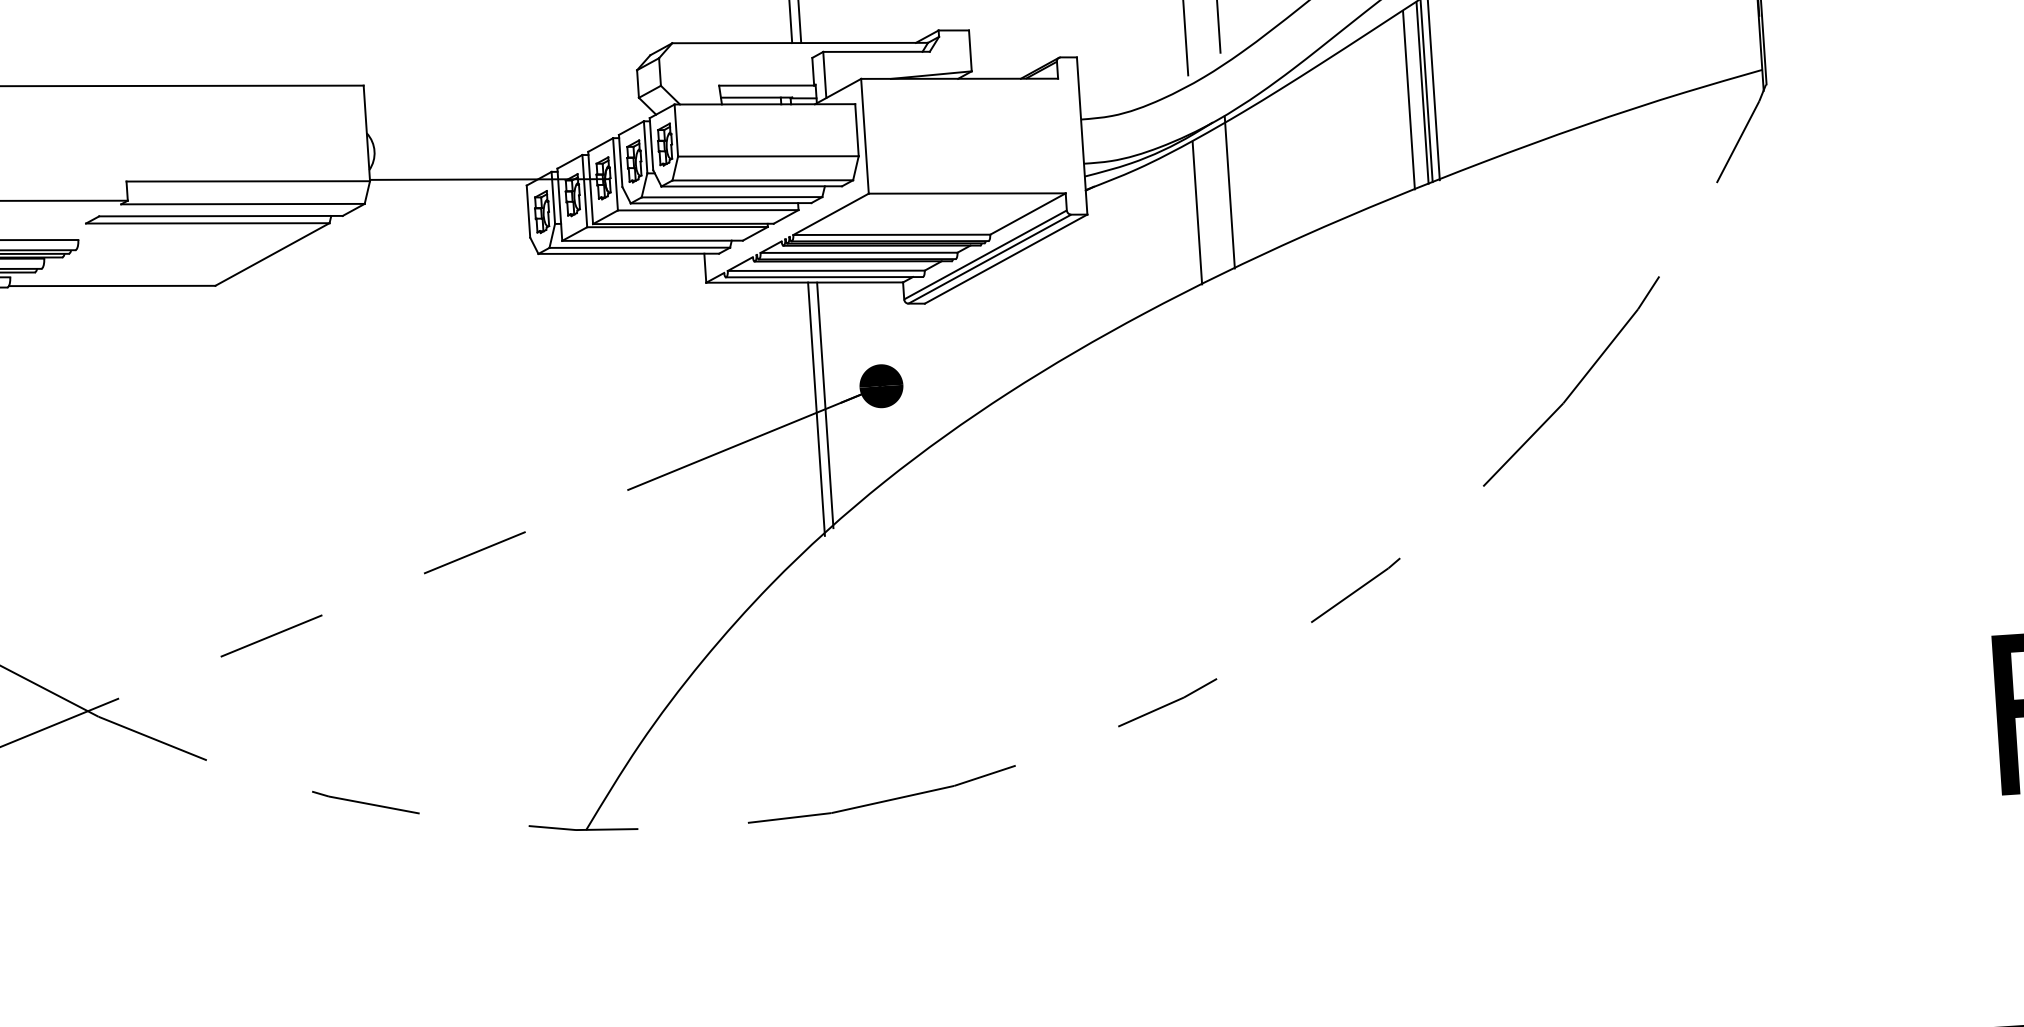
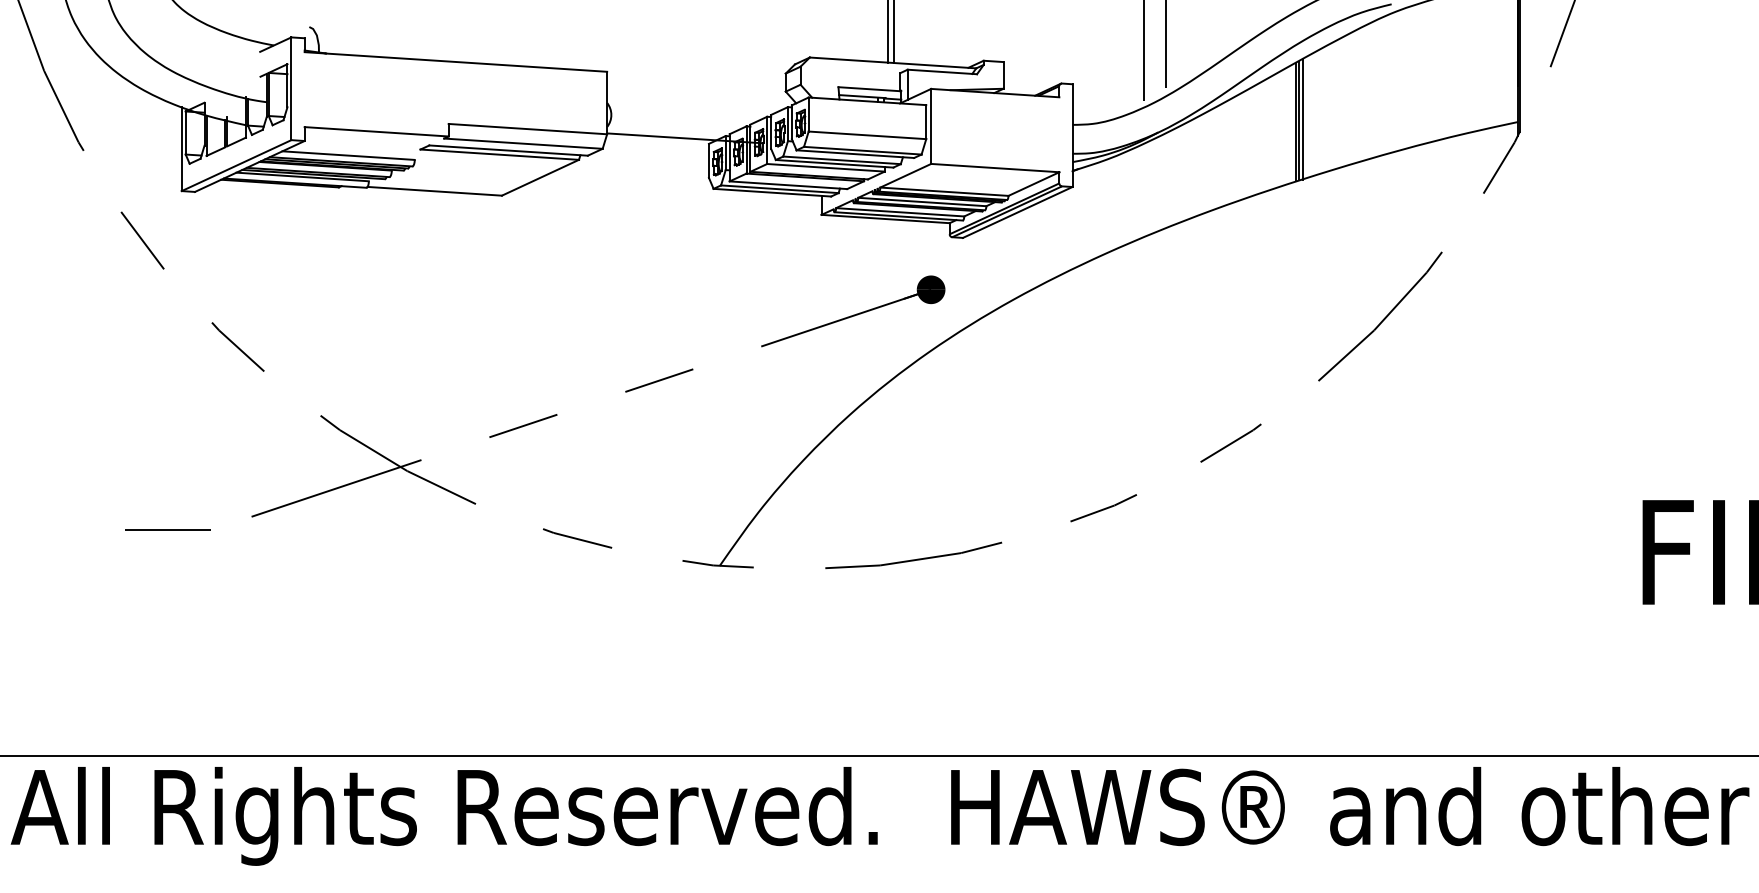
line: (1408, 100) -> (1286, 126), removed
line: (1230, 192) -> (1166, 178), removed
line: (1197, 212) -> (1144, 190), removed
line: (824, 404) -> (893, 299), removed
line: (815, 408) -> (887, 301), removed

